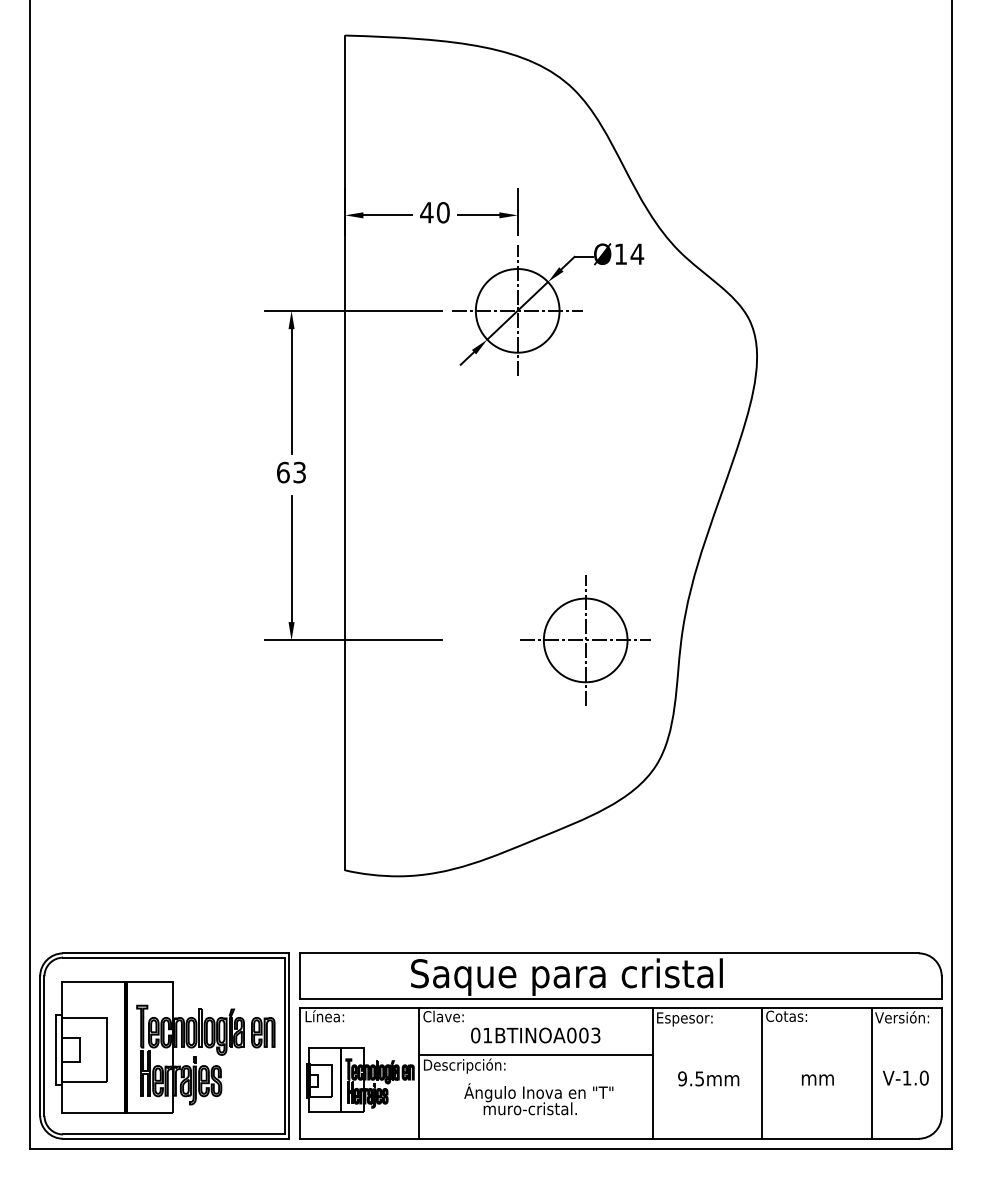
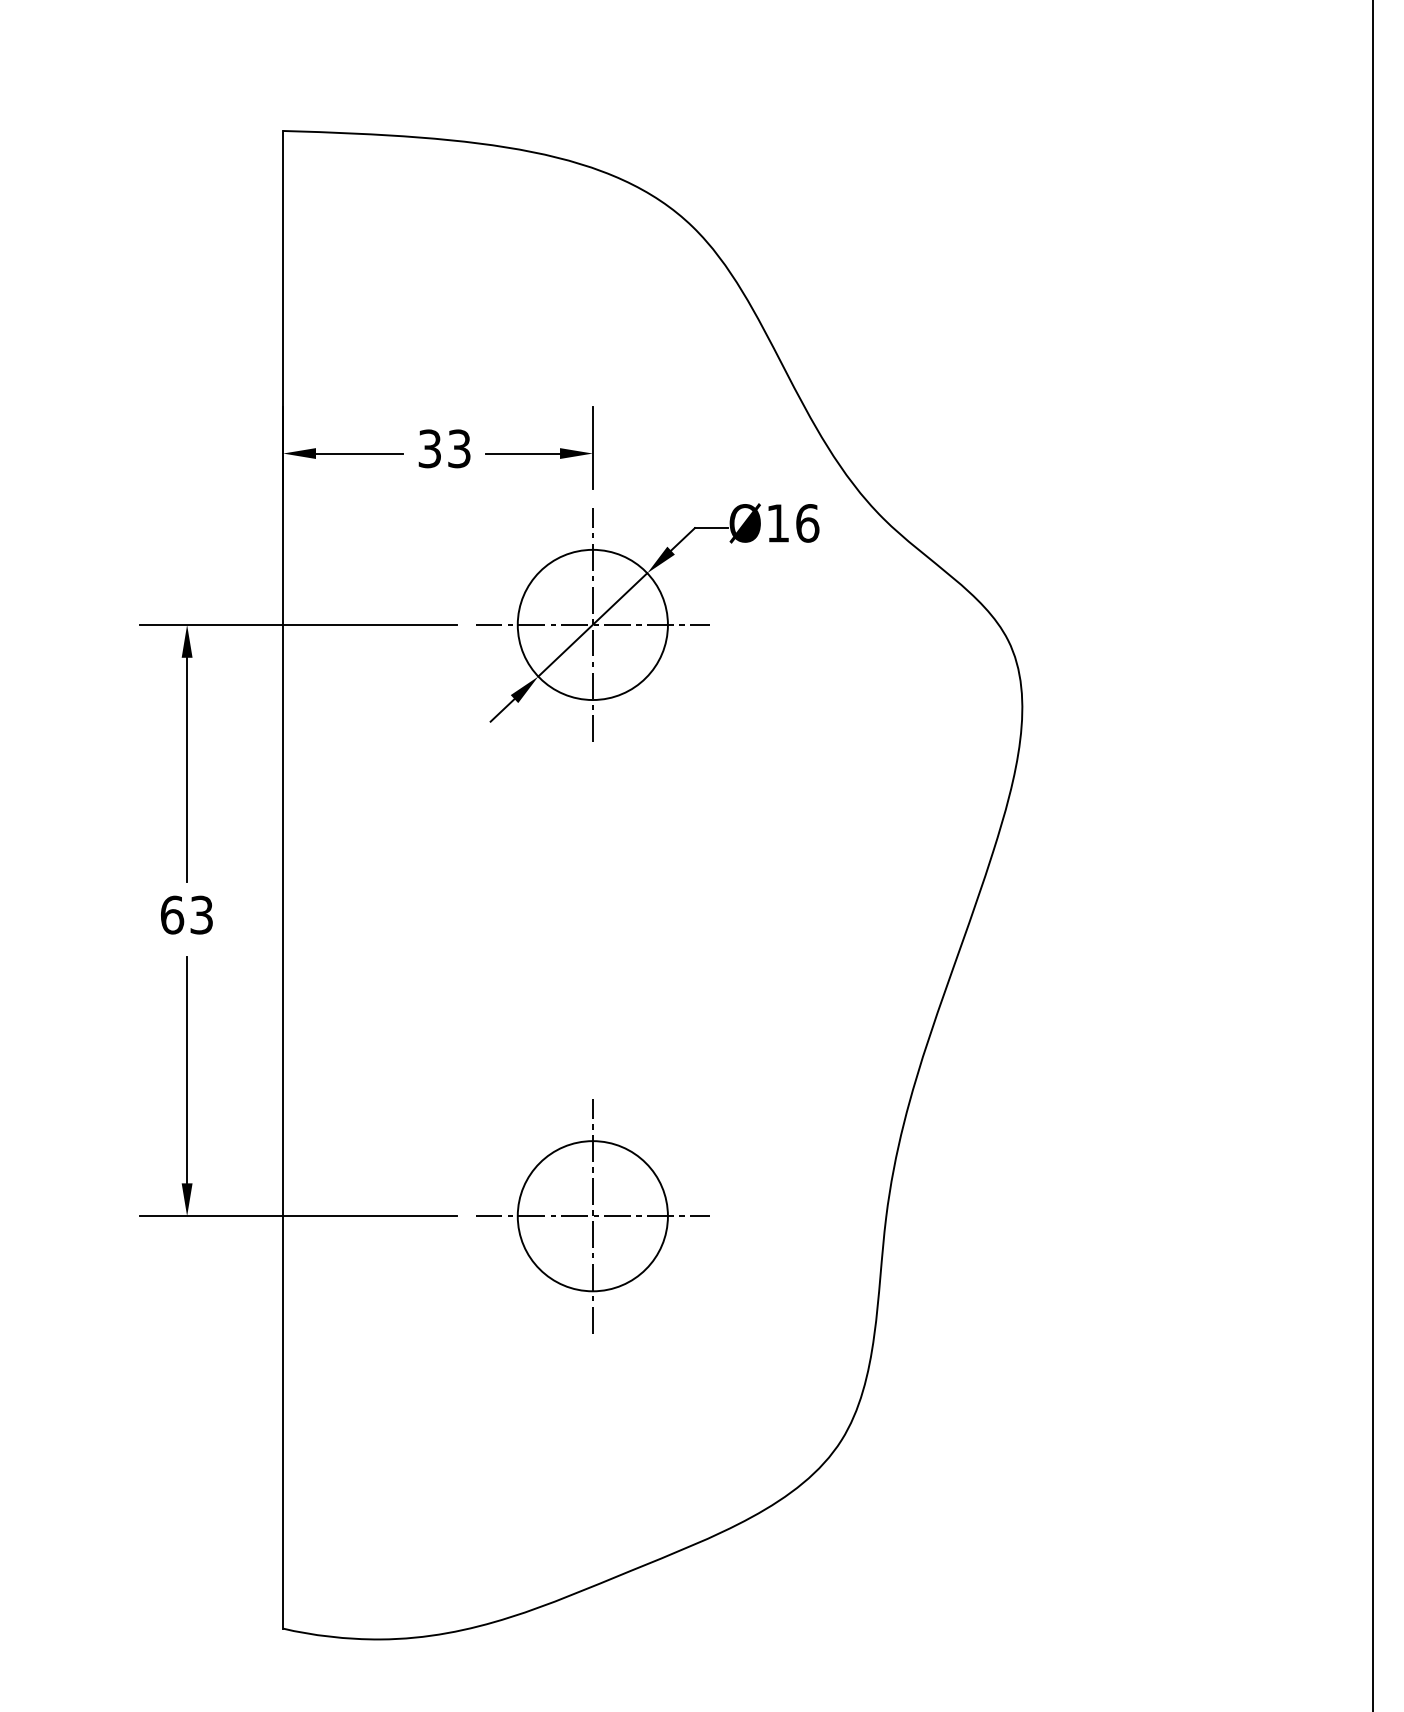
text: (434, 212) -> (443, 448), 40 -> 33
text: (637, 253) -> (807, 522), Ø14 -> Ø16
part: (585, 640) -> (592, 1216), moved

